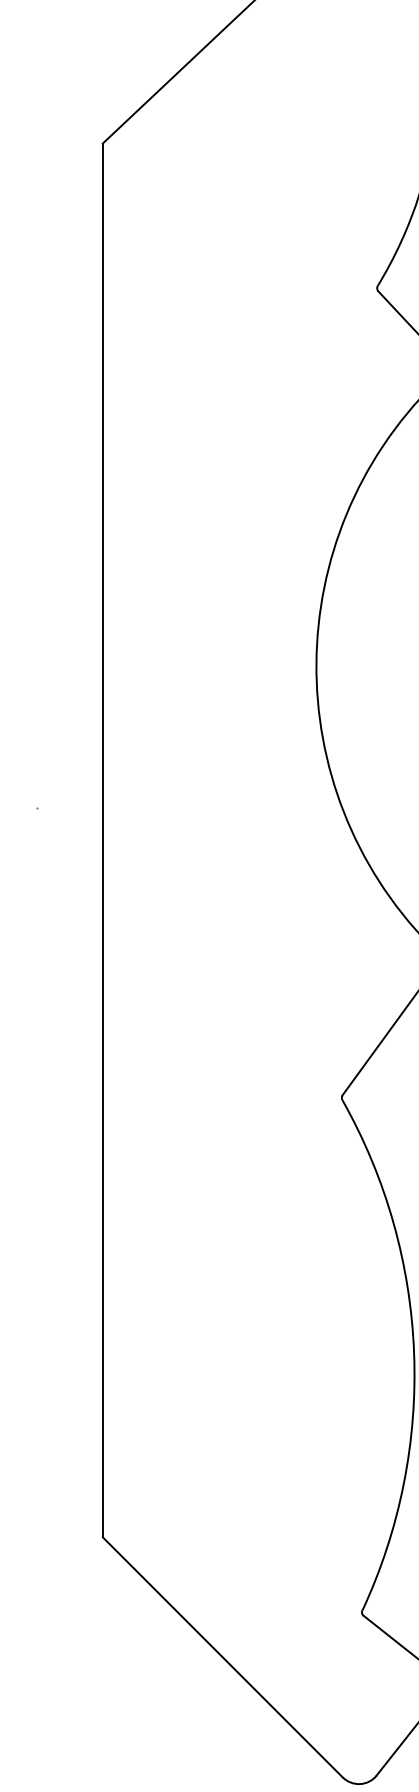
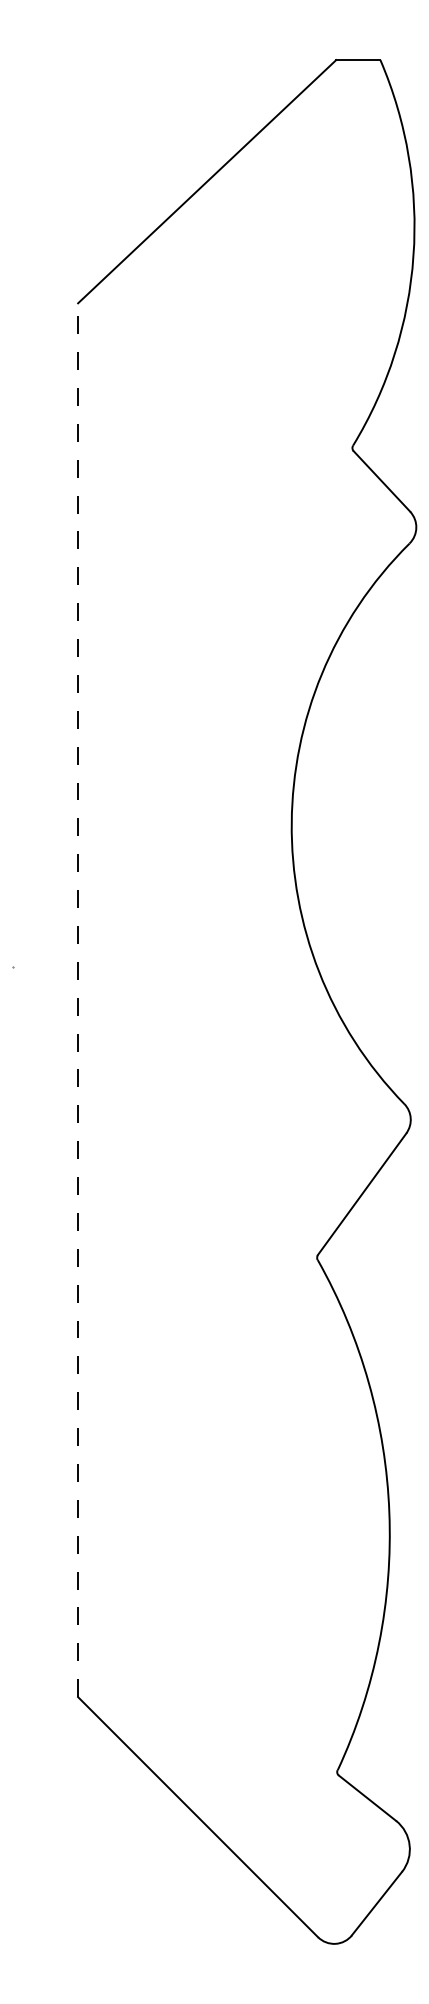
line: (103, 840) -> (78, 1000), solid -> dashed

